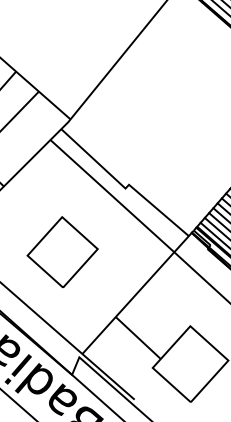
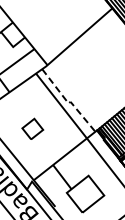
line: (125, 188) -> (68, 103), solid -> dashed
part: (62, 250) -> (32, 128), size x0.6

